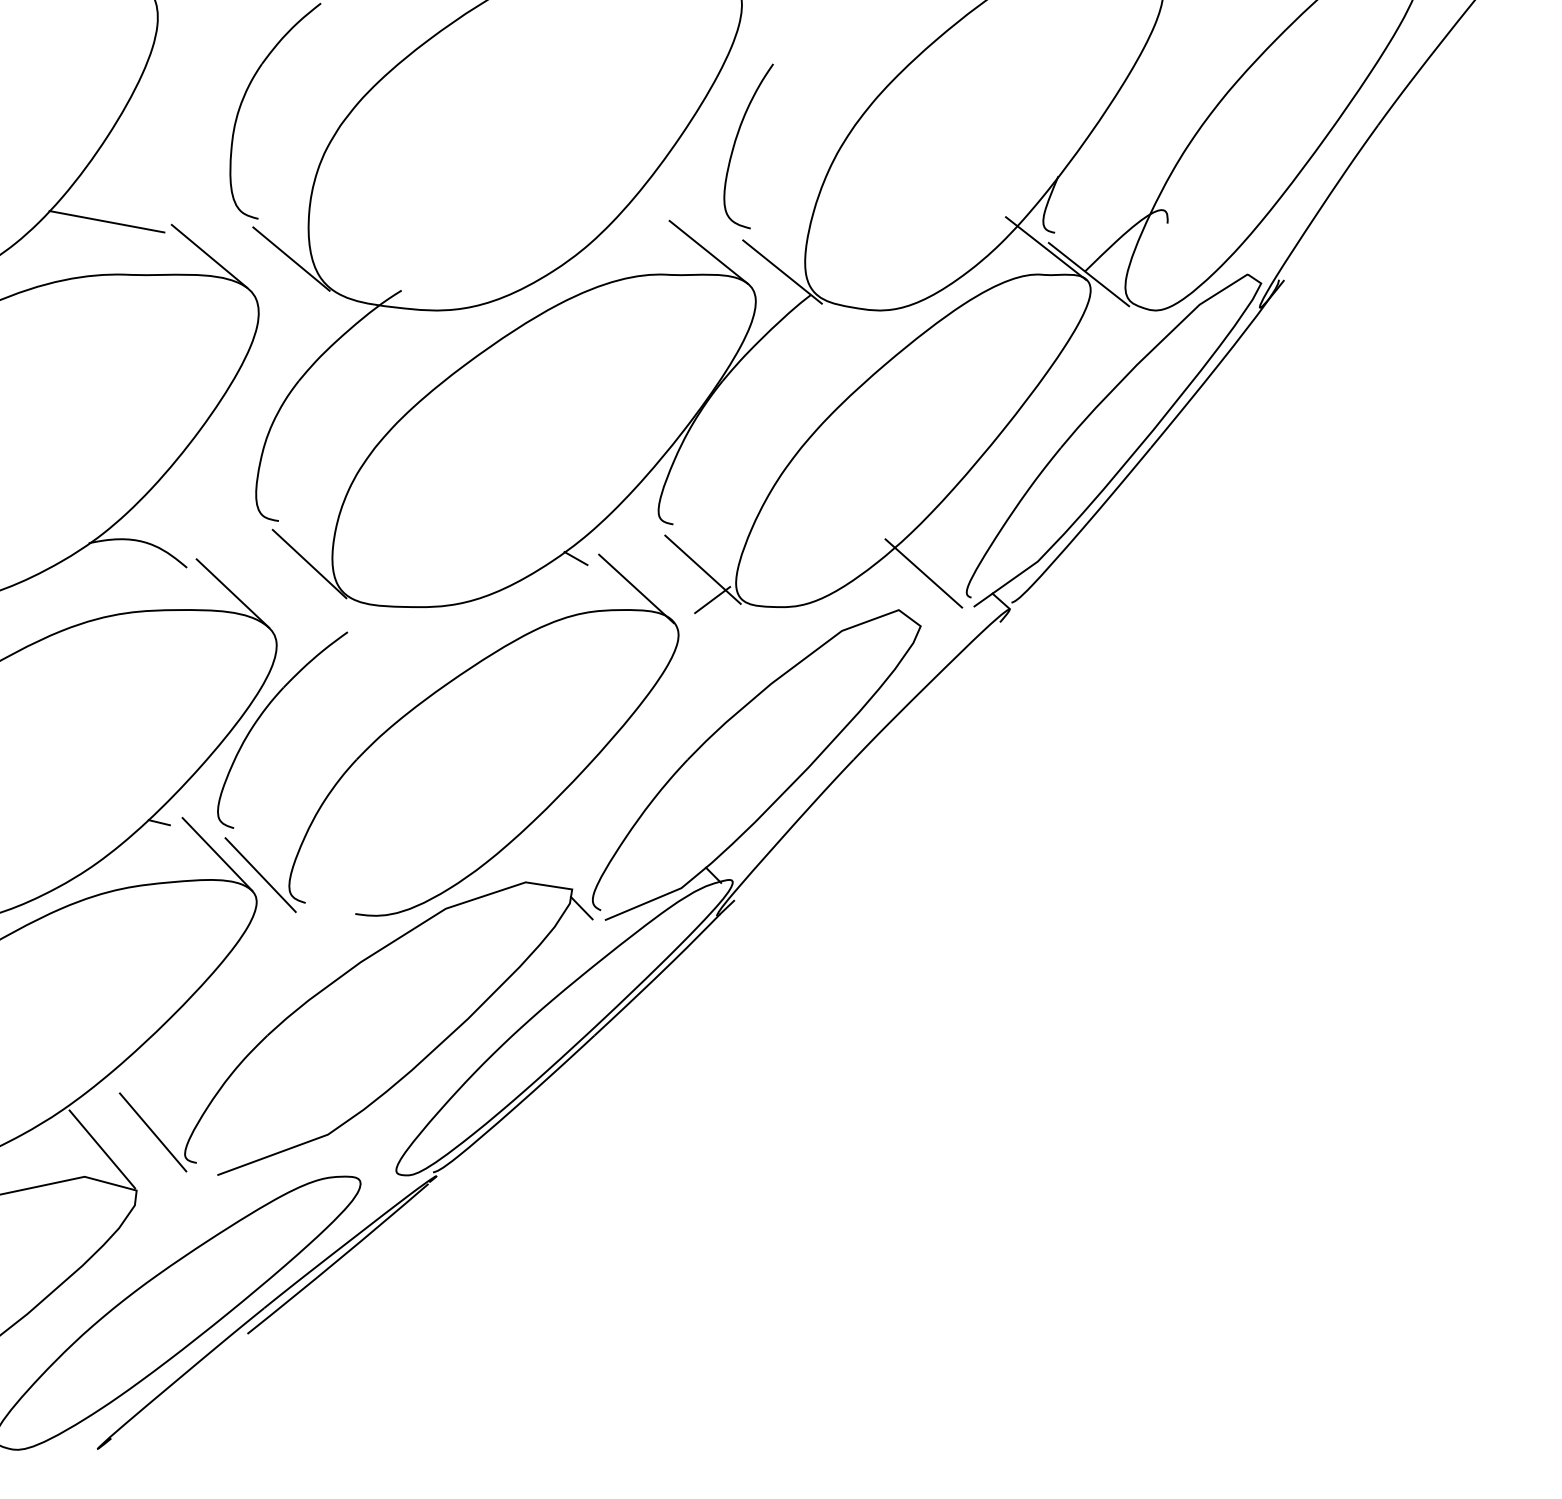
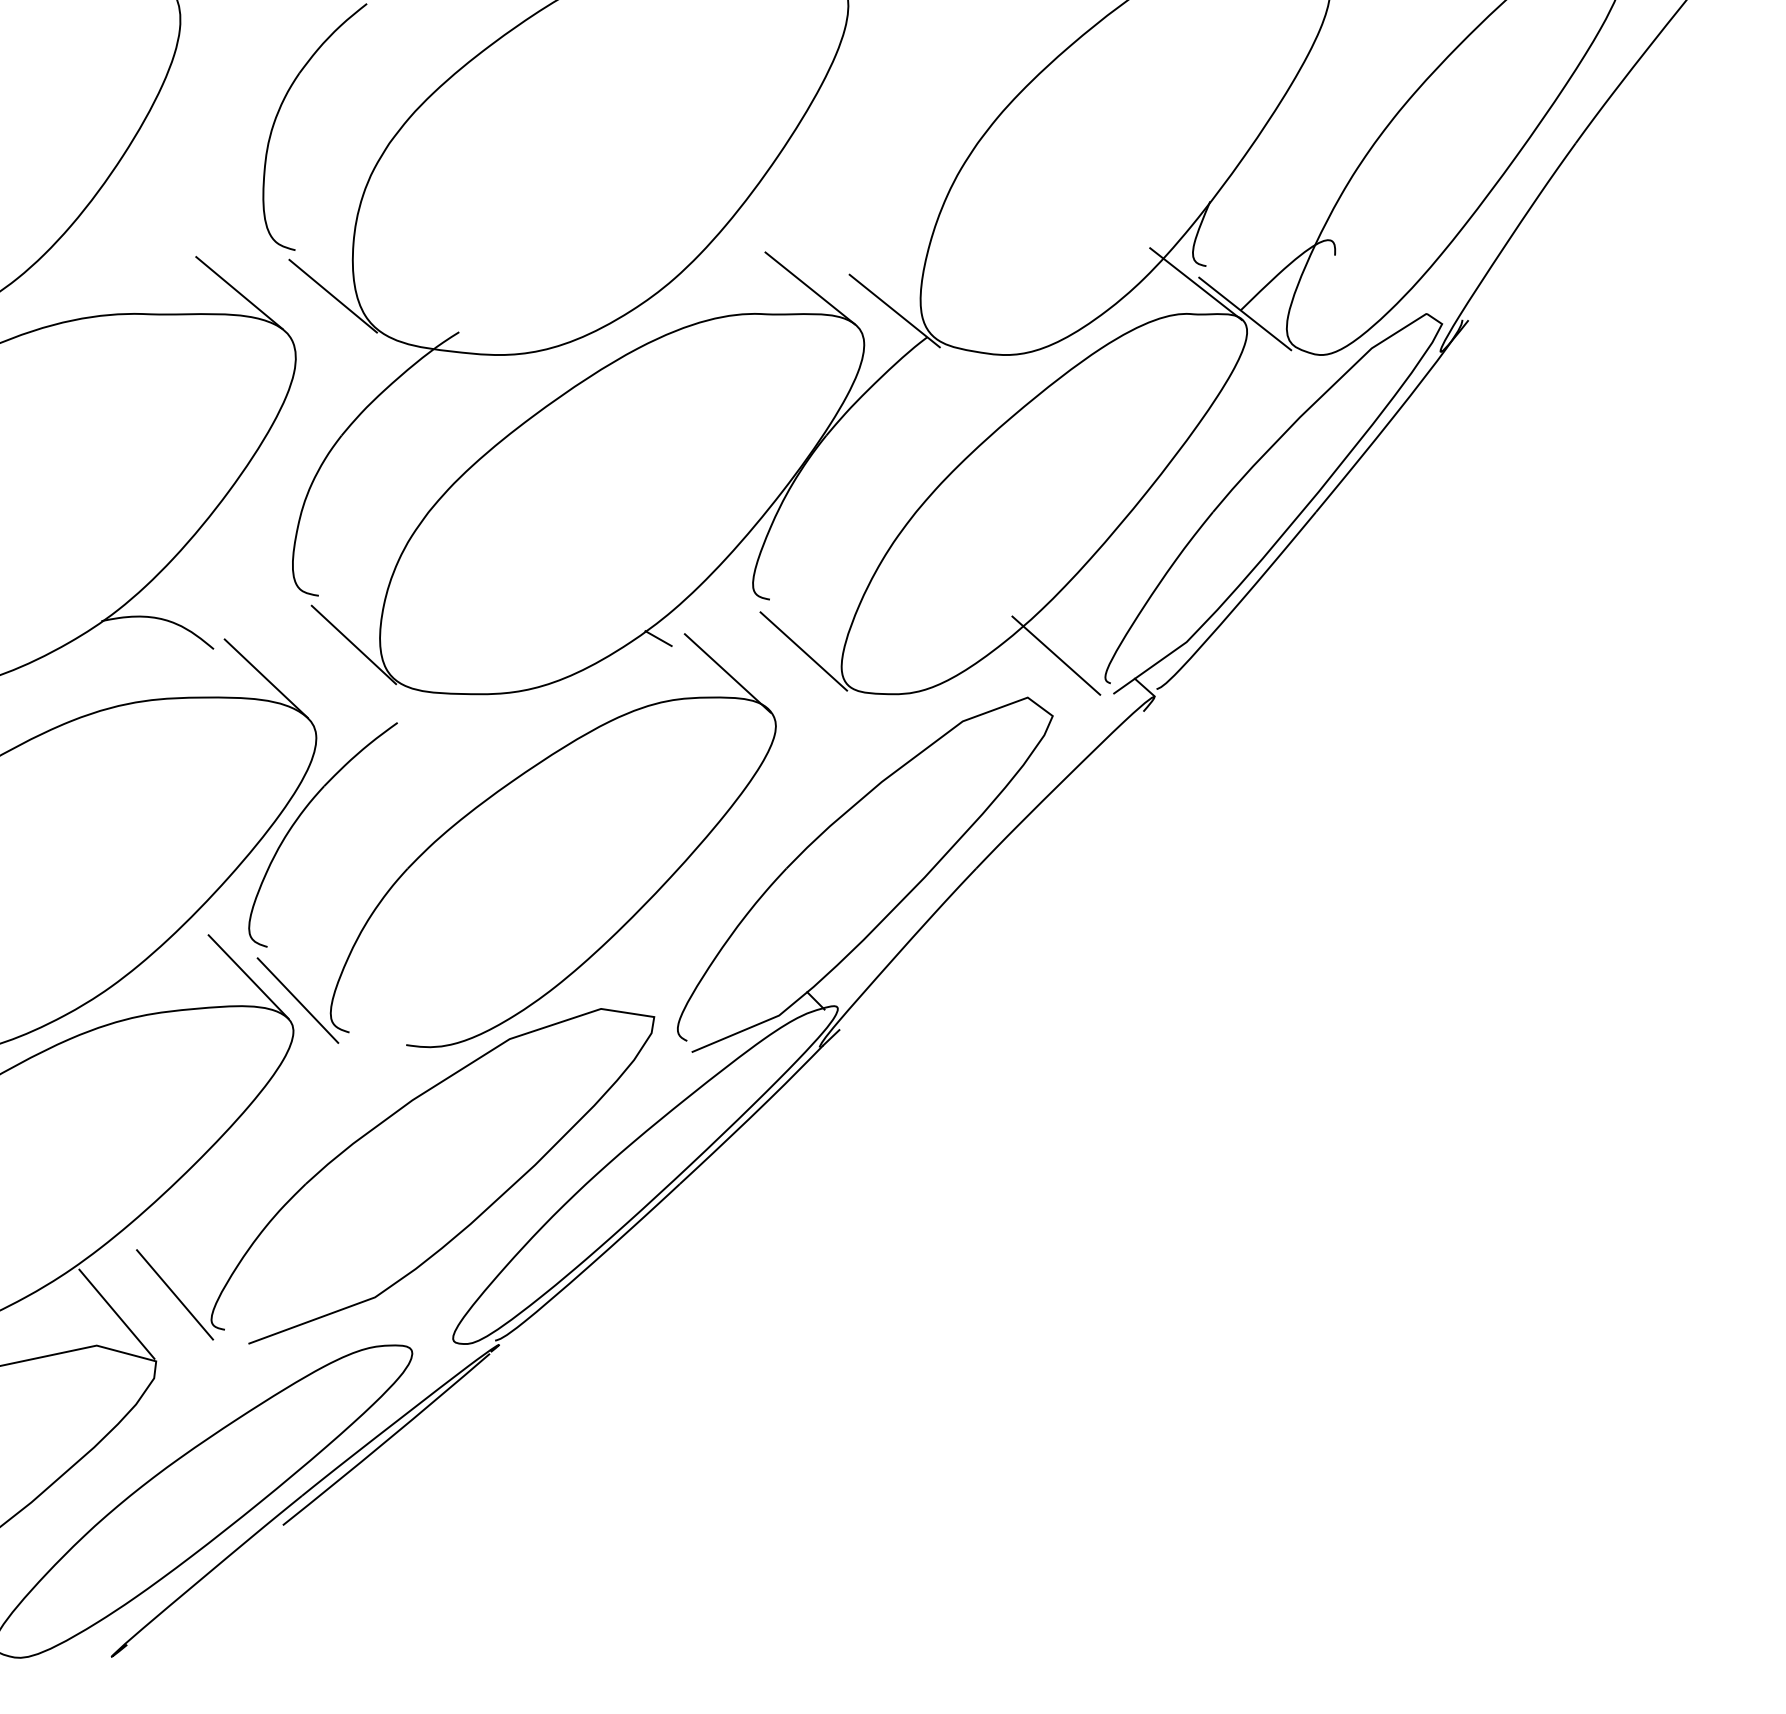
curve: (735, 143) -> (841, 163), removed
line: (106, 221) -> (121, 253), removed
line: (712, 600) -> (814, 686), removed
line: (158, 822) -> (181, 940), removed
line: (581, 908) -> (664, 1038), removed

